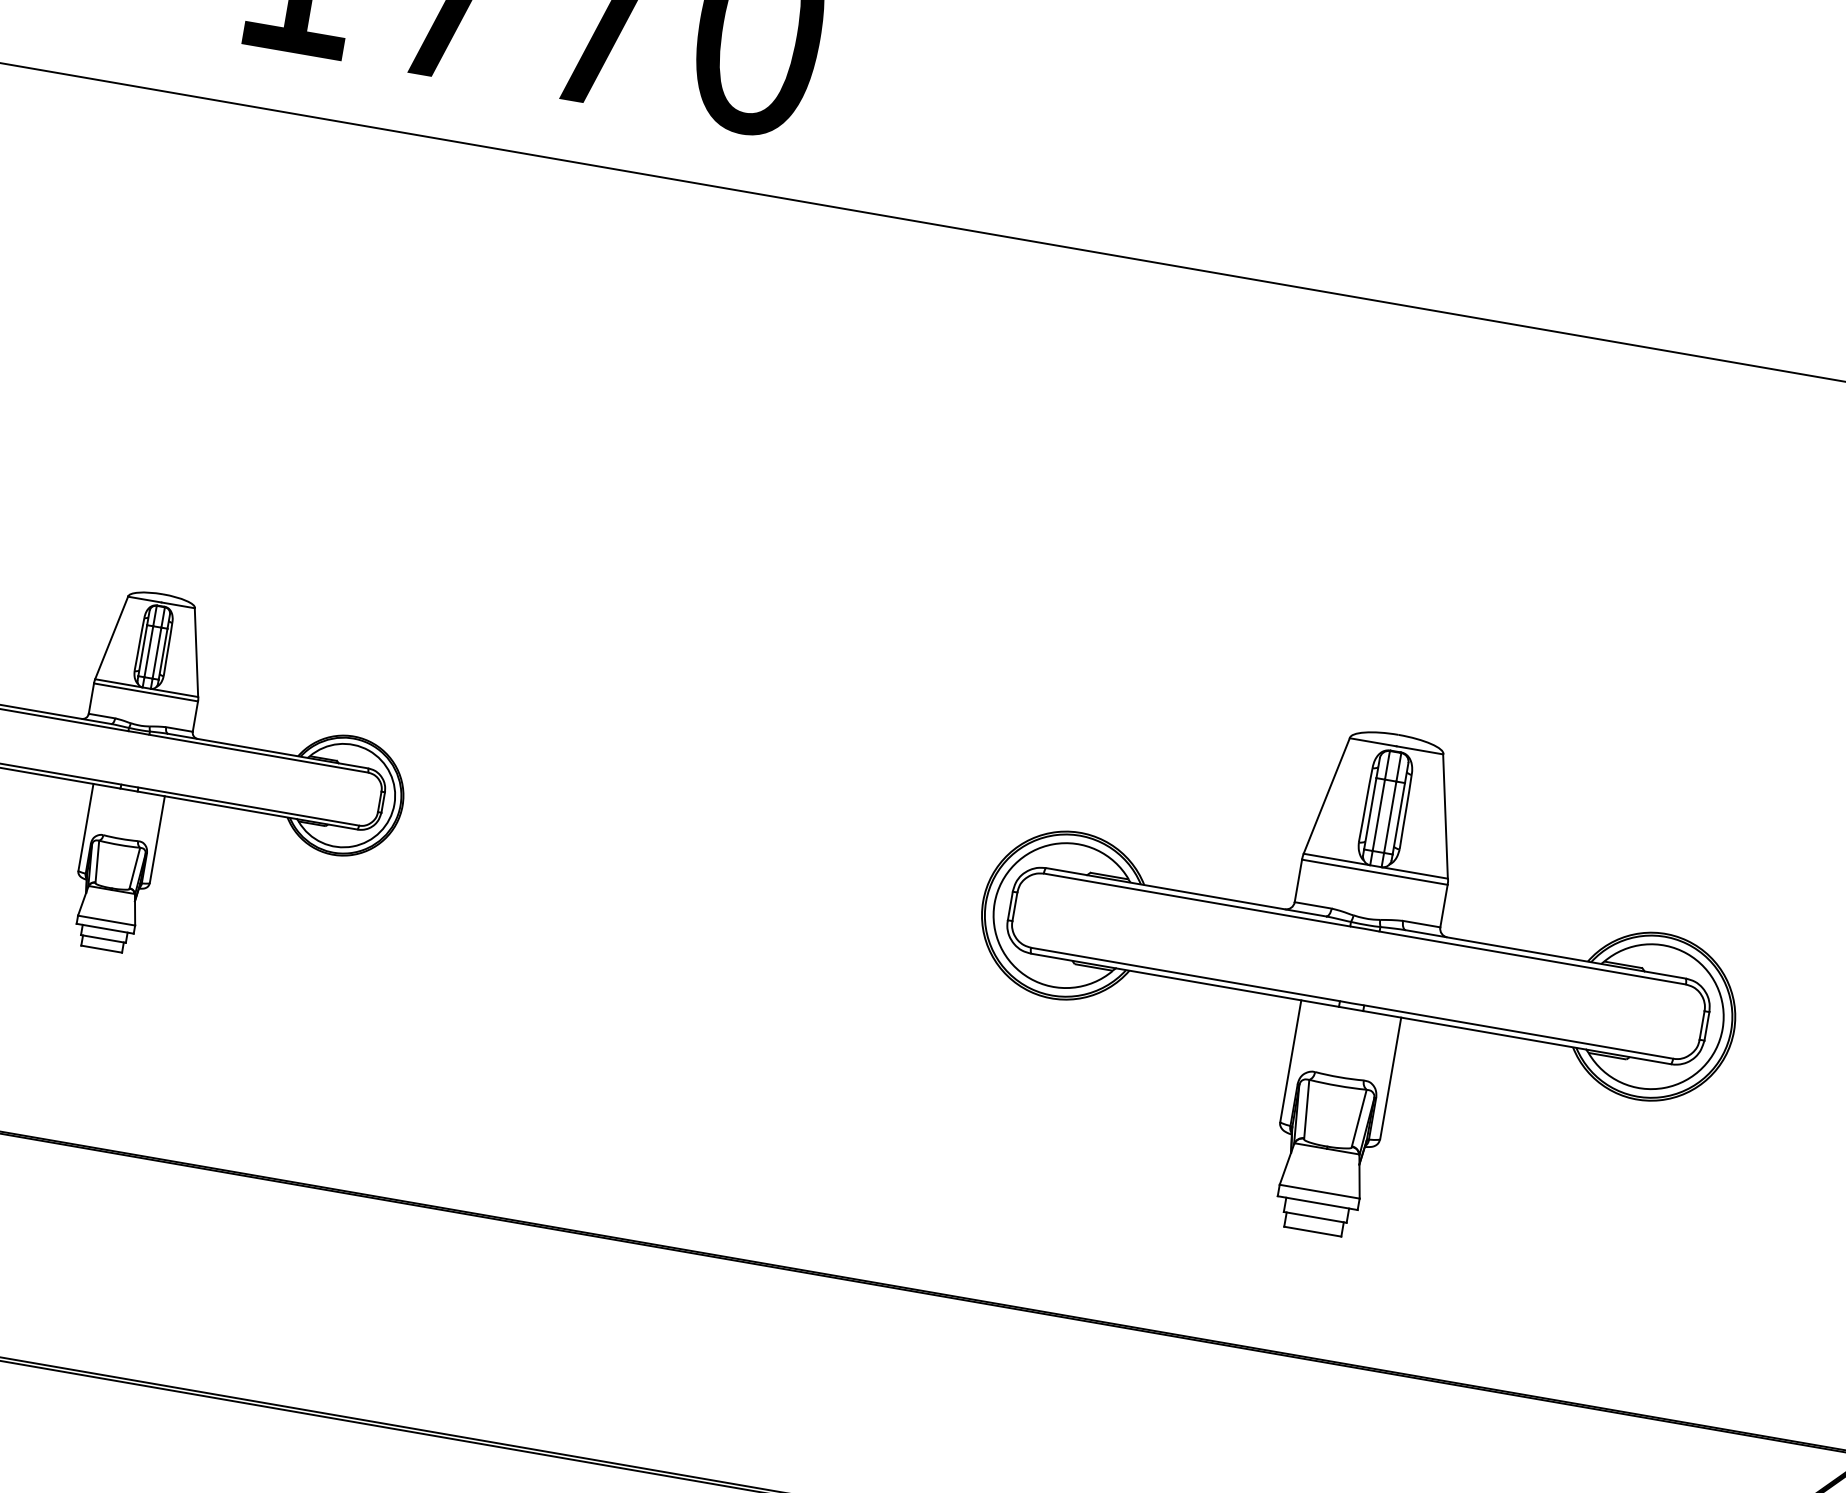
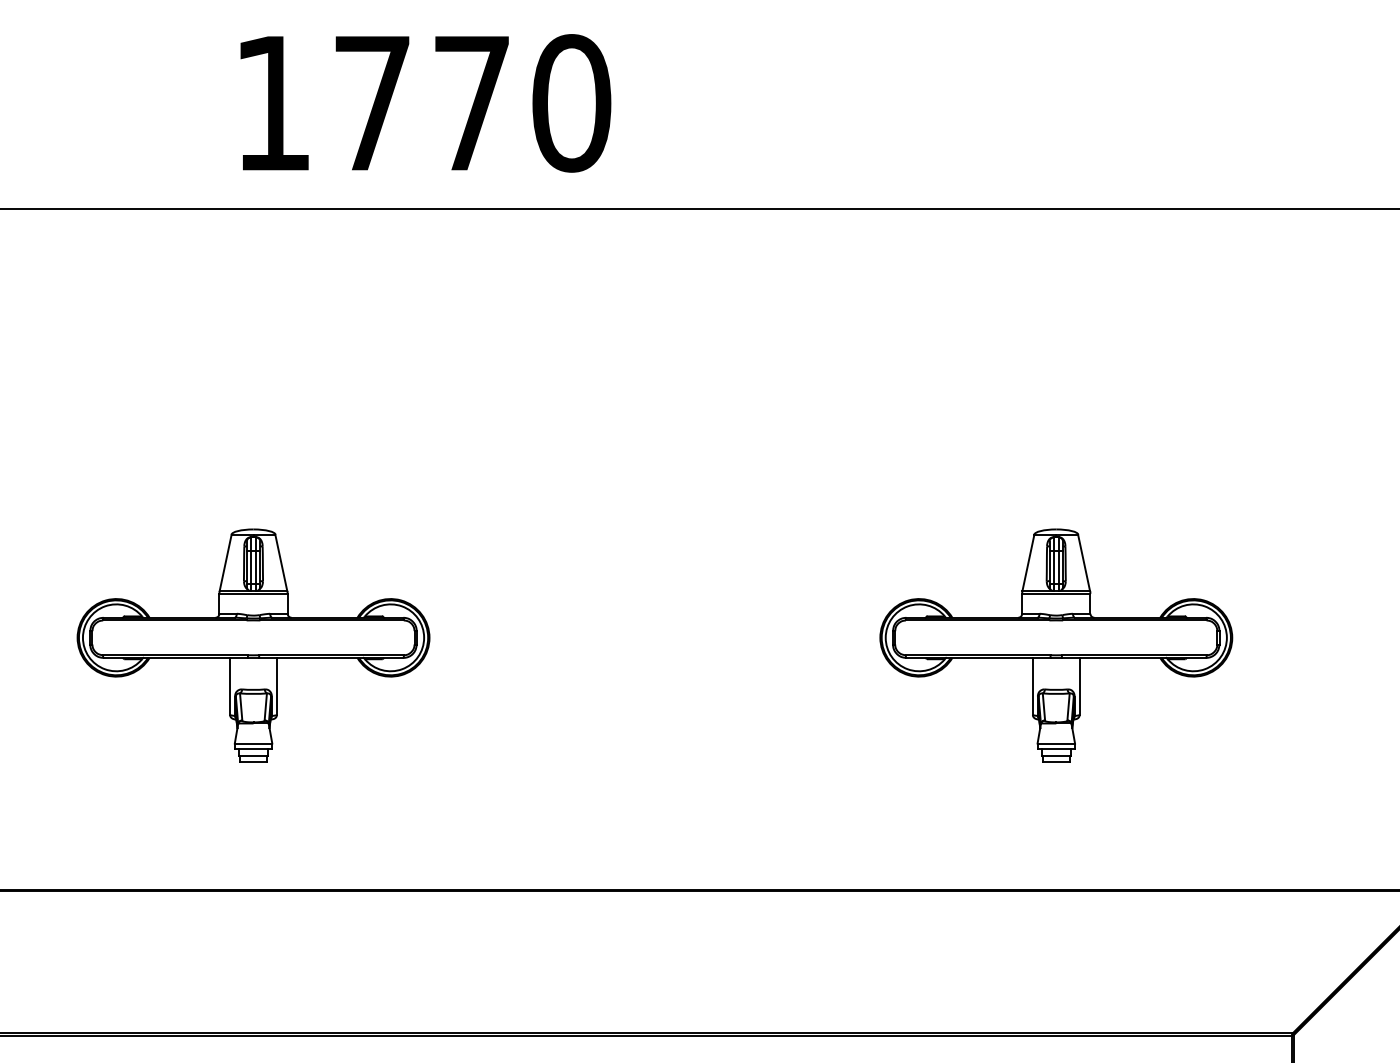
part: (1356, 982) -> (1056, 645), size x0.71

